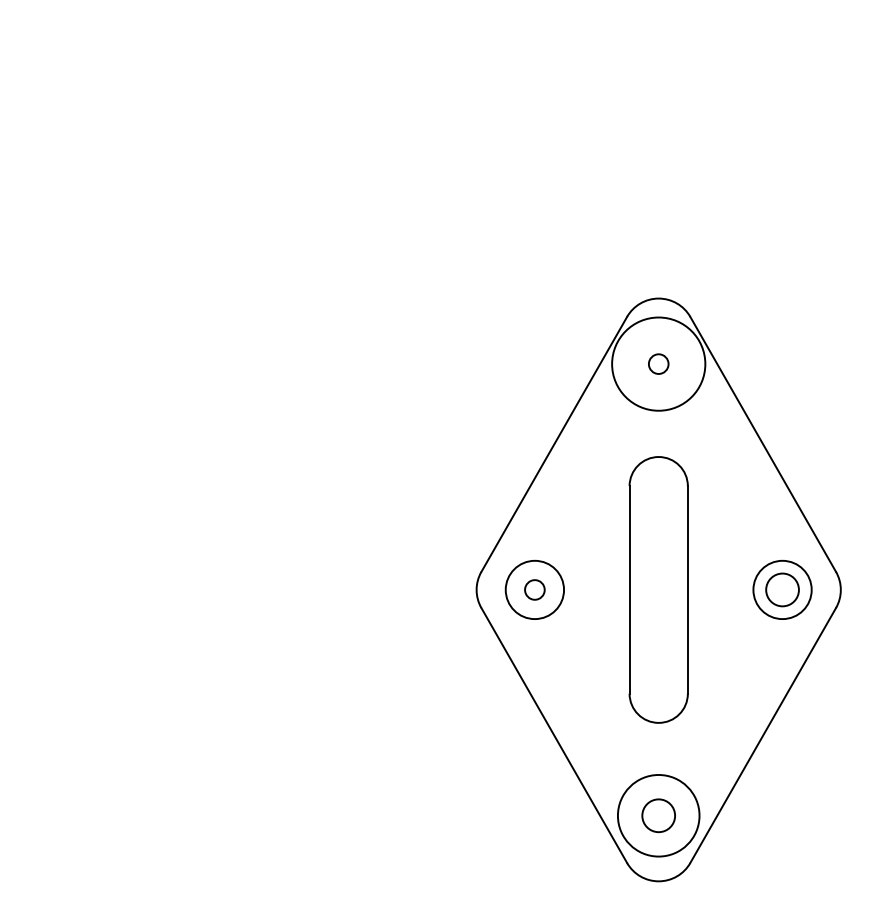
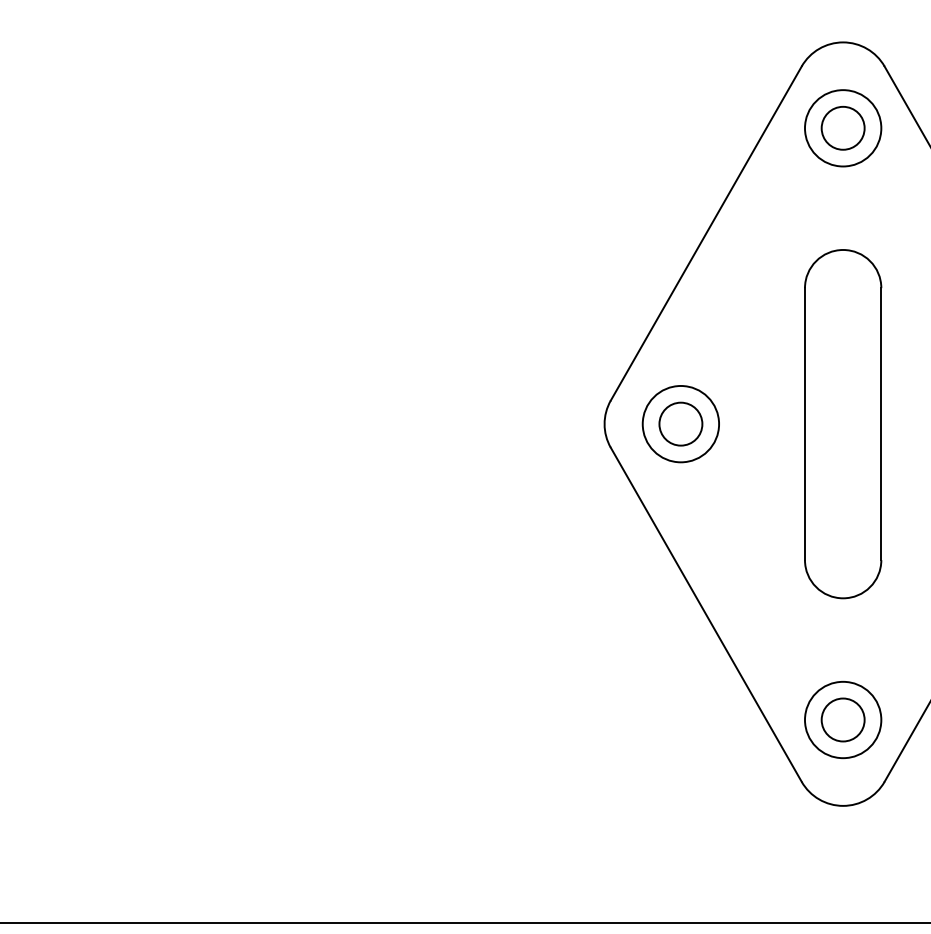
circle: (658, 363) -> (842, 127), size x1.67
circle: (658, 364) -> (842, 128), size x0.62
circle: (534, 589) -> (680, 423), size x1.67
circle: (658, 815) -> (842, 719), size x0.71

